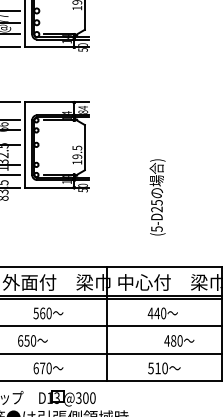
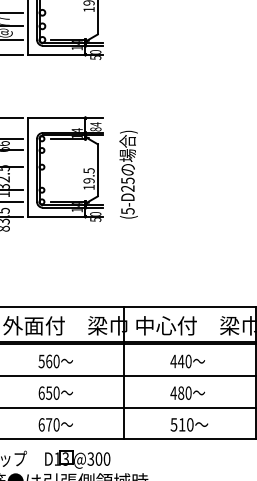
text: (157, 197) -> (128, 174), moved
text: (32, 340) -> (55, 392), moved
text: (179, 340) -> (187, 392), moved

